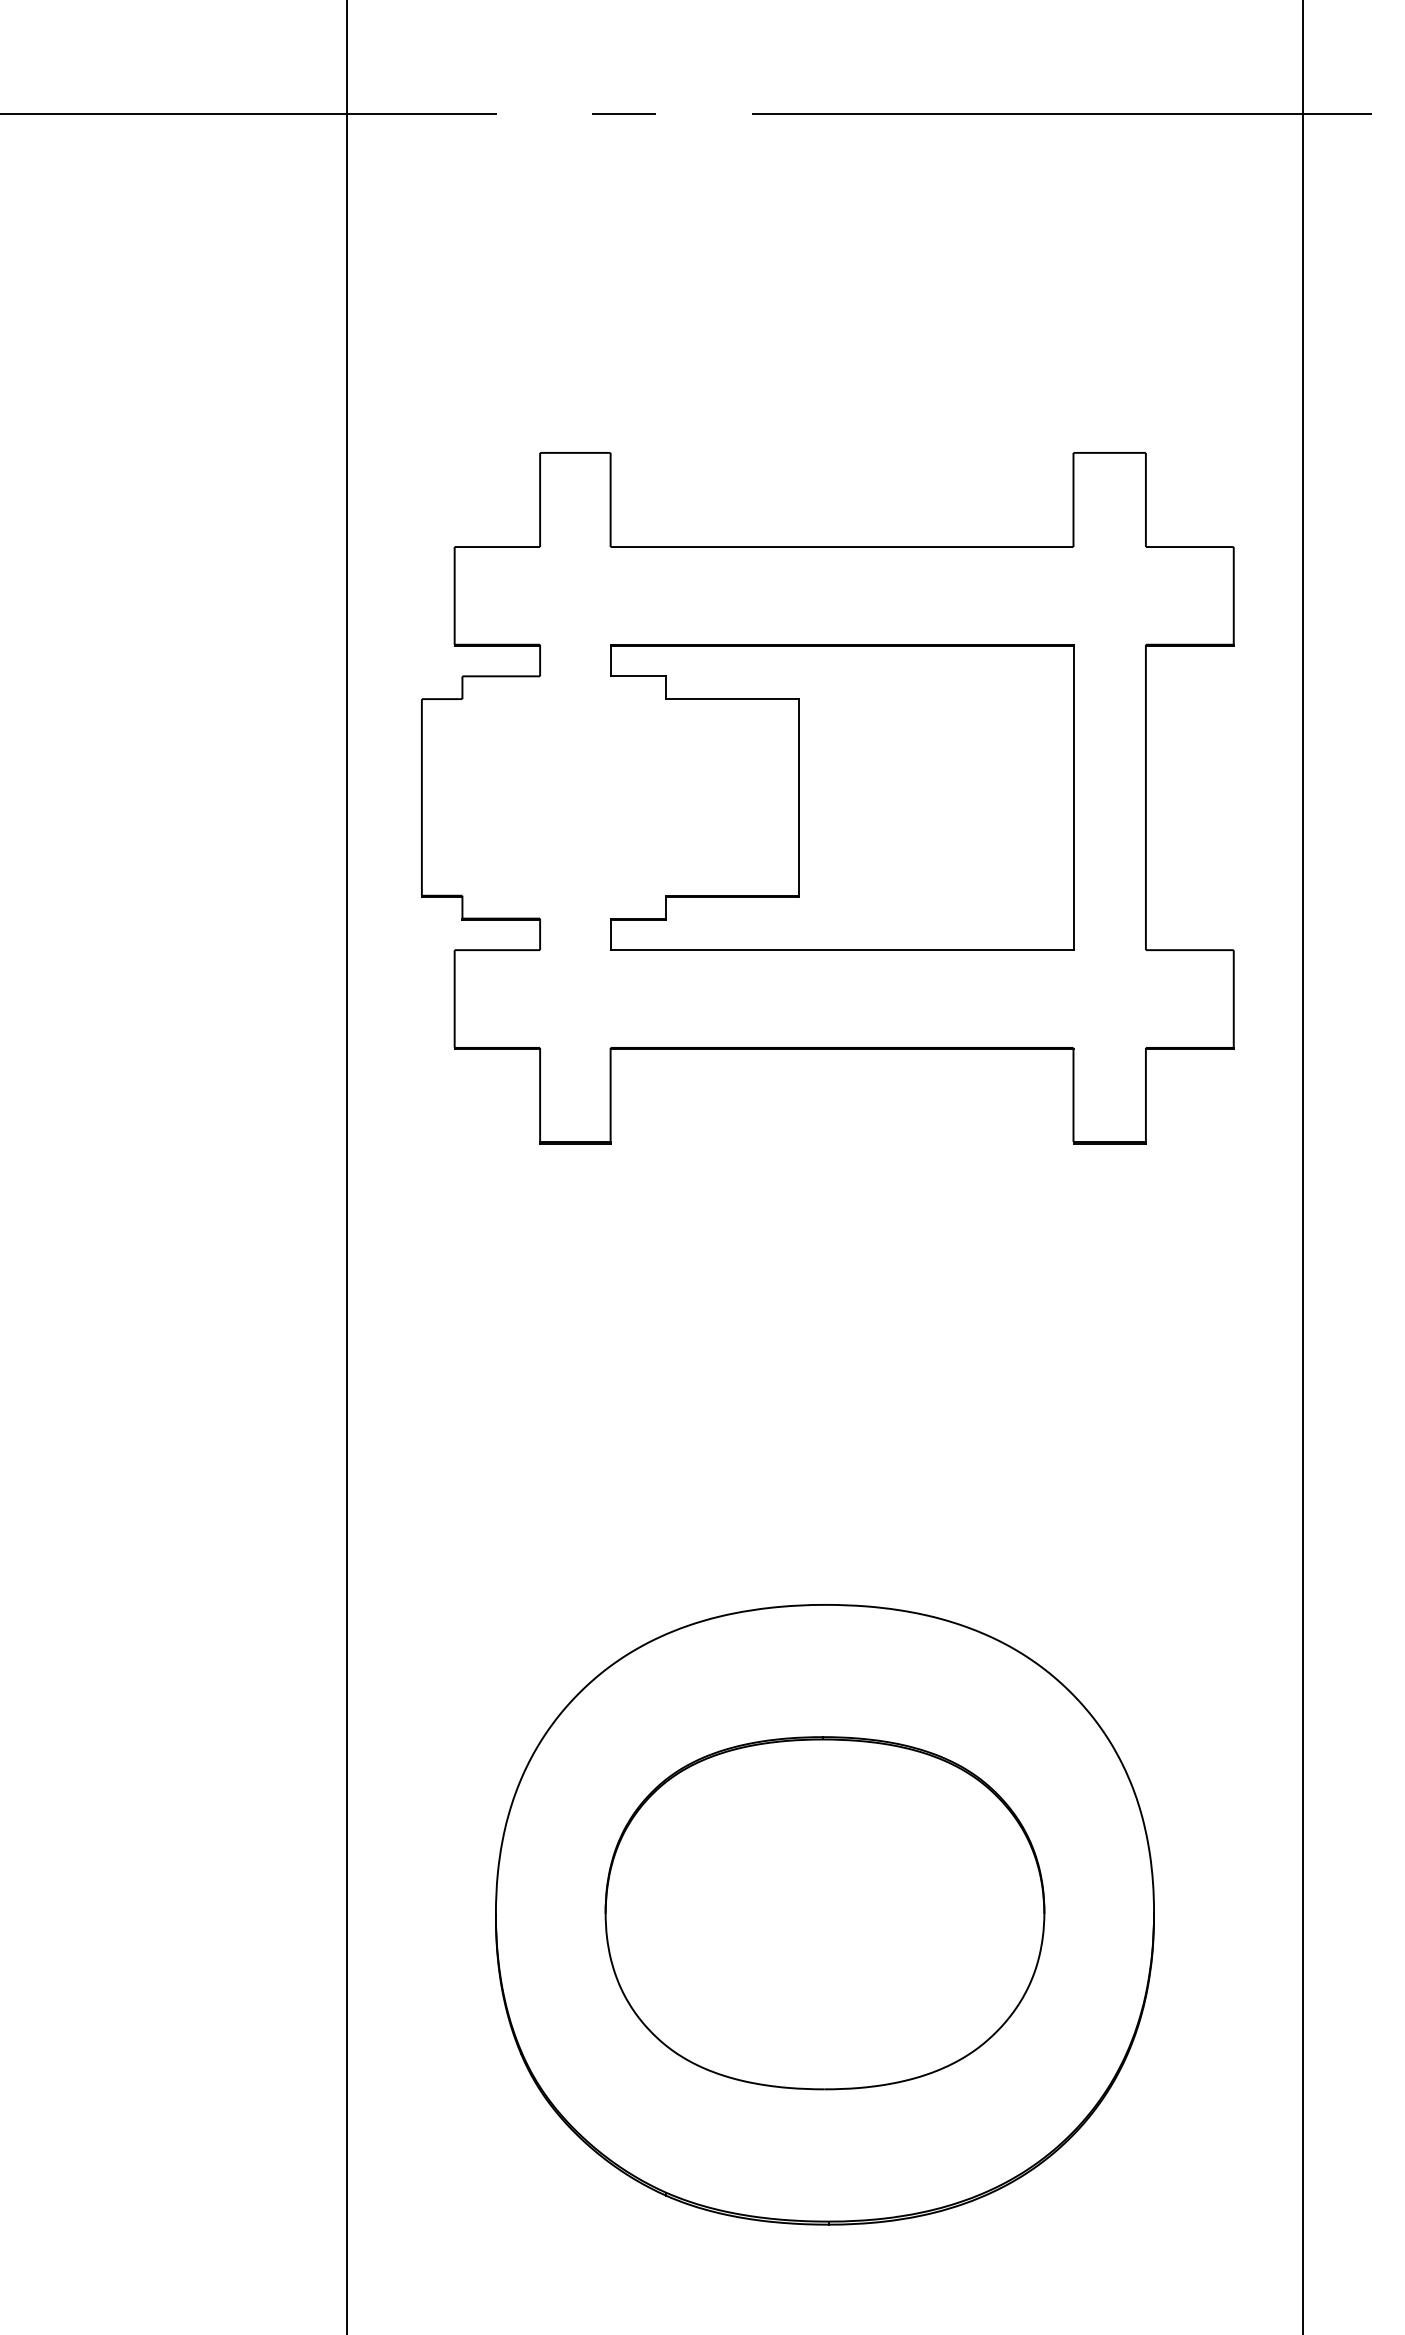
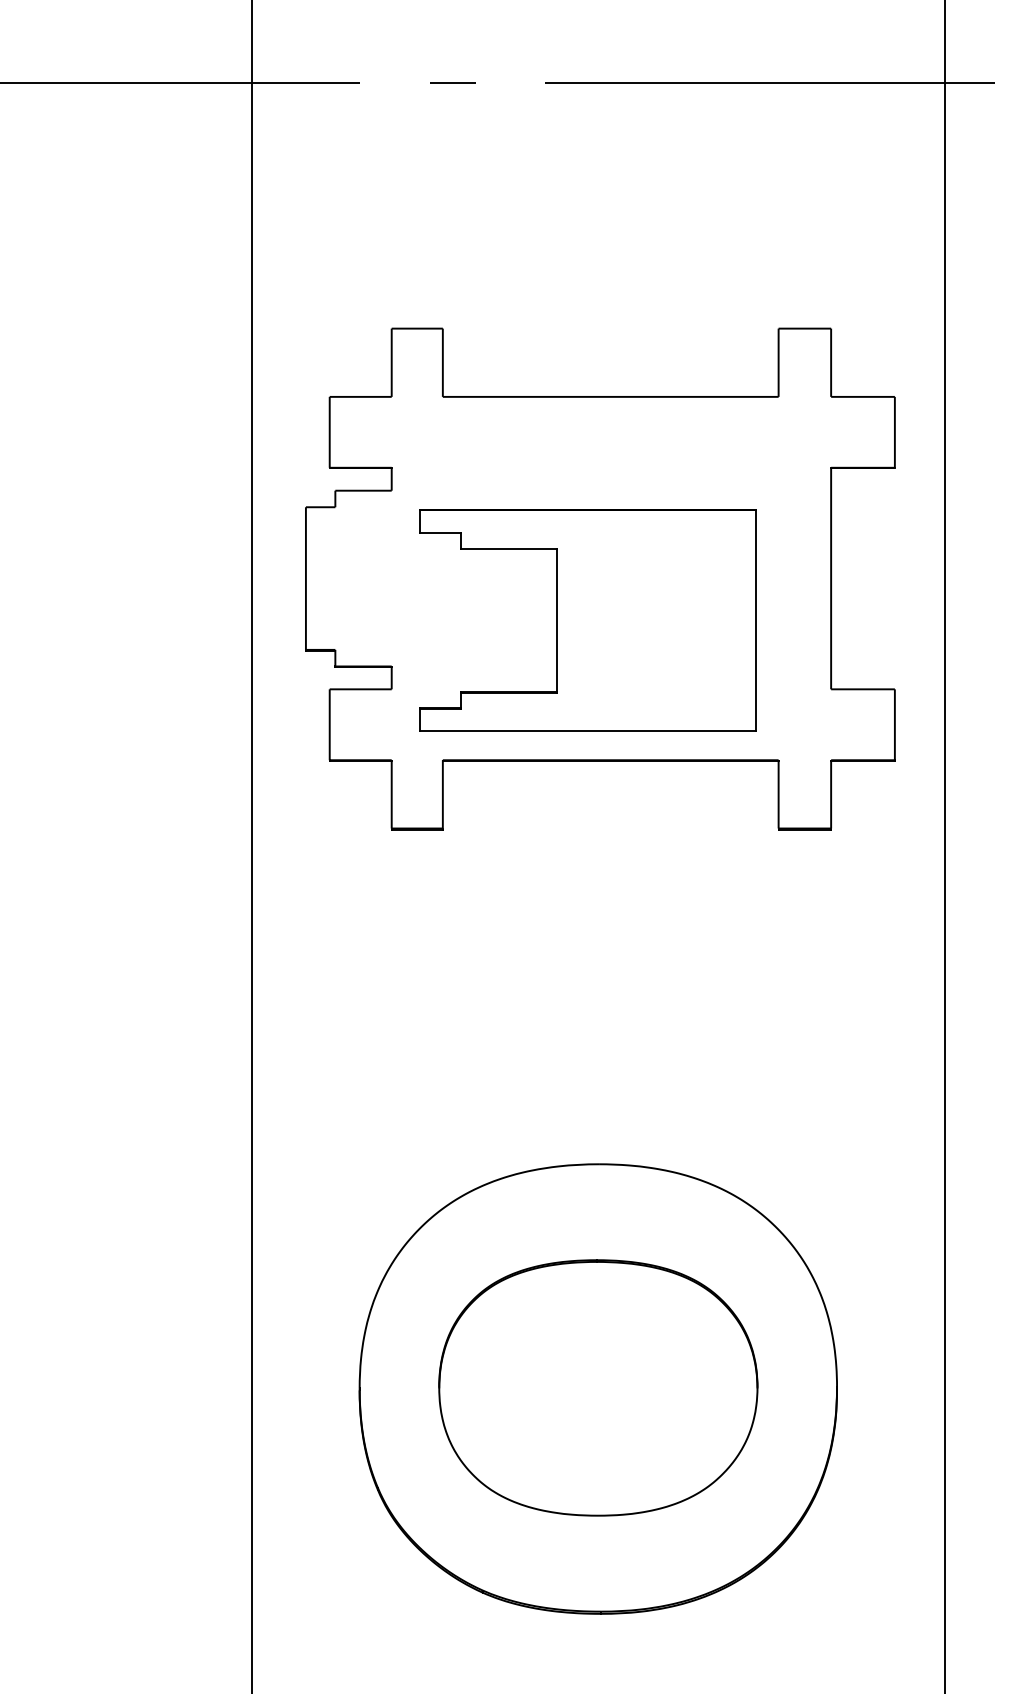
part: (842, 797) -> (588, 620), moved

